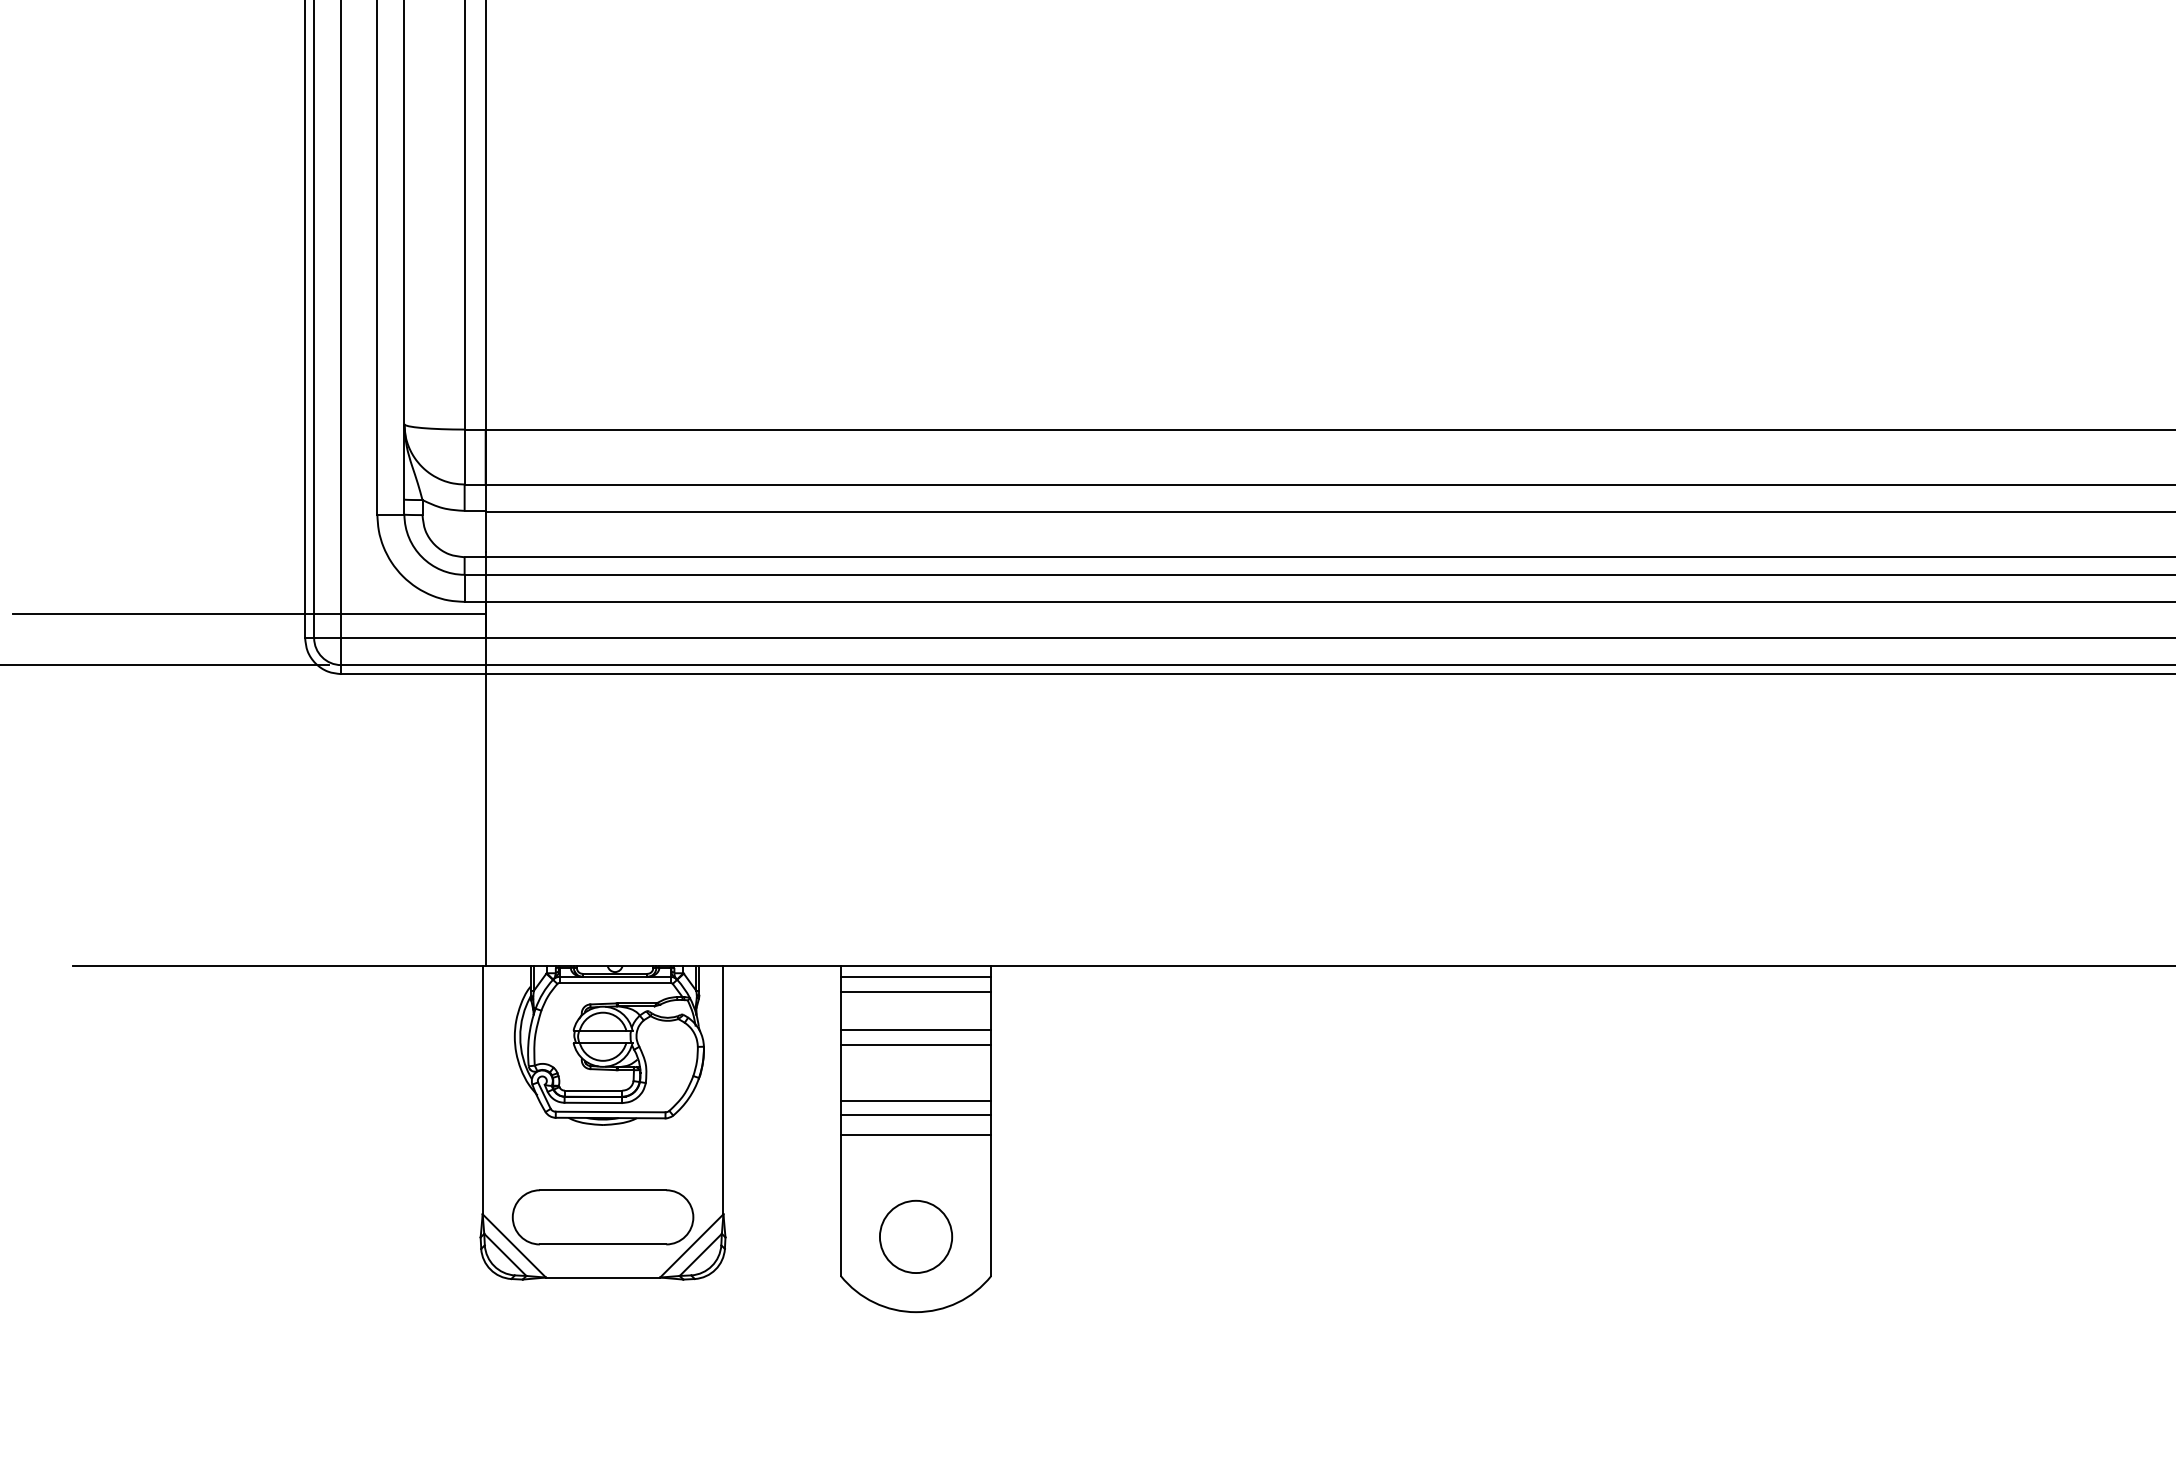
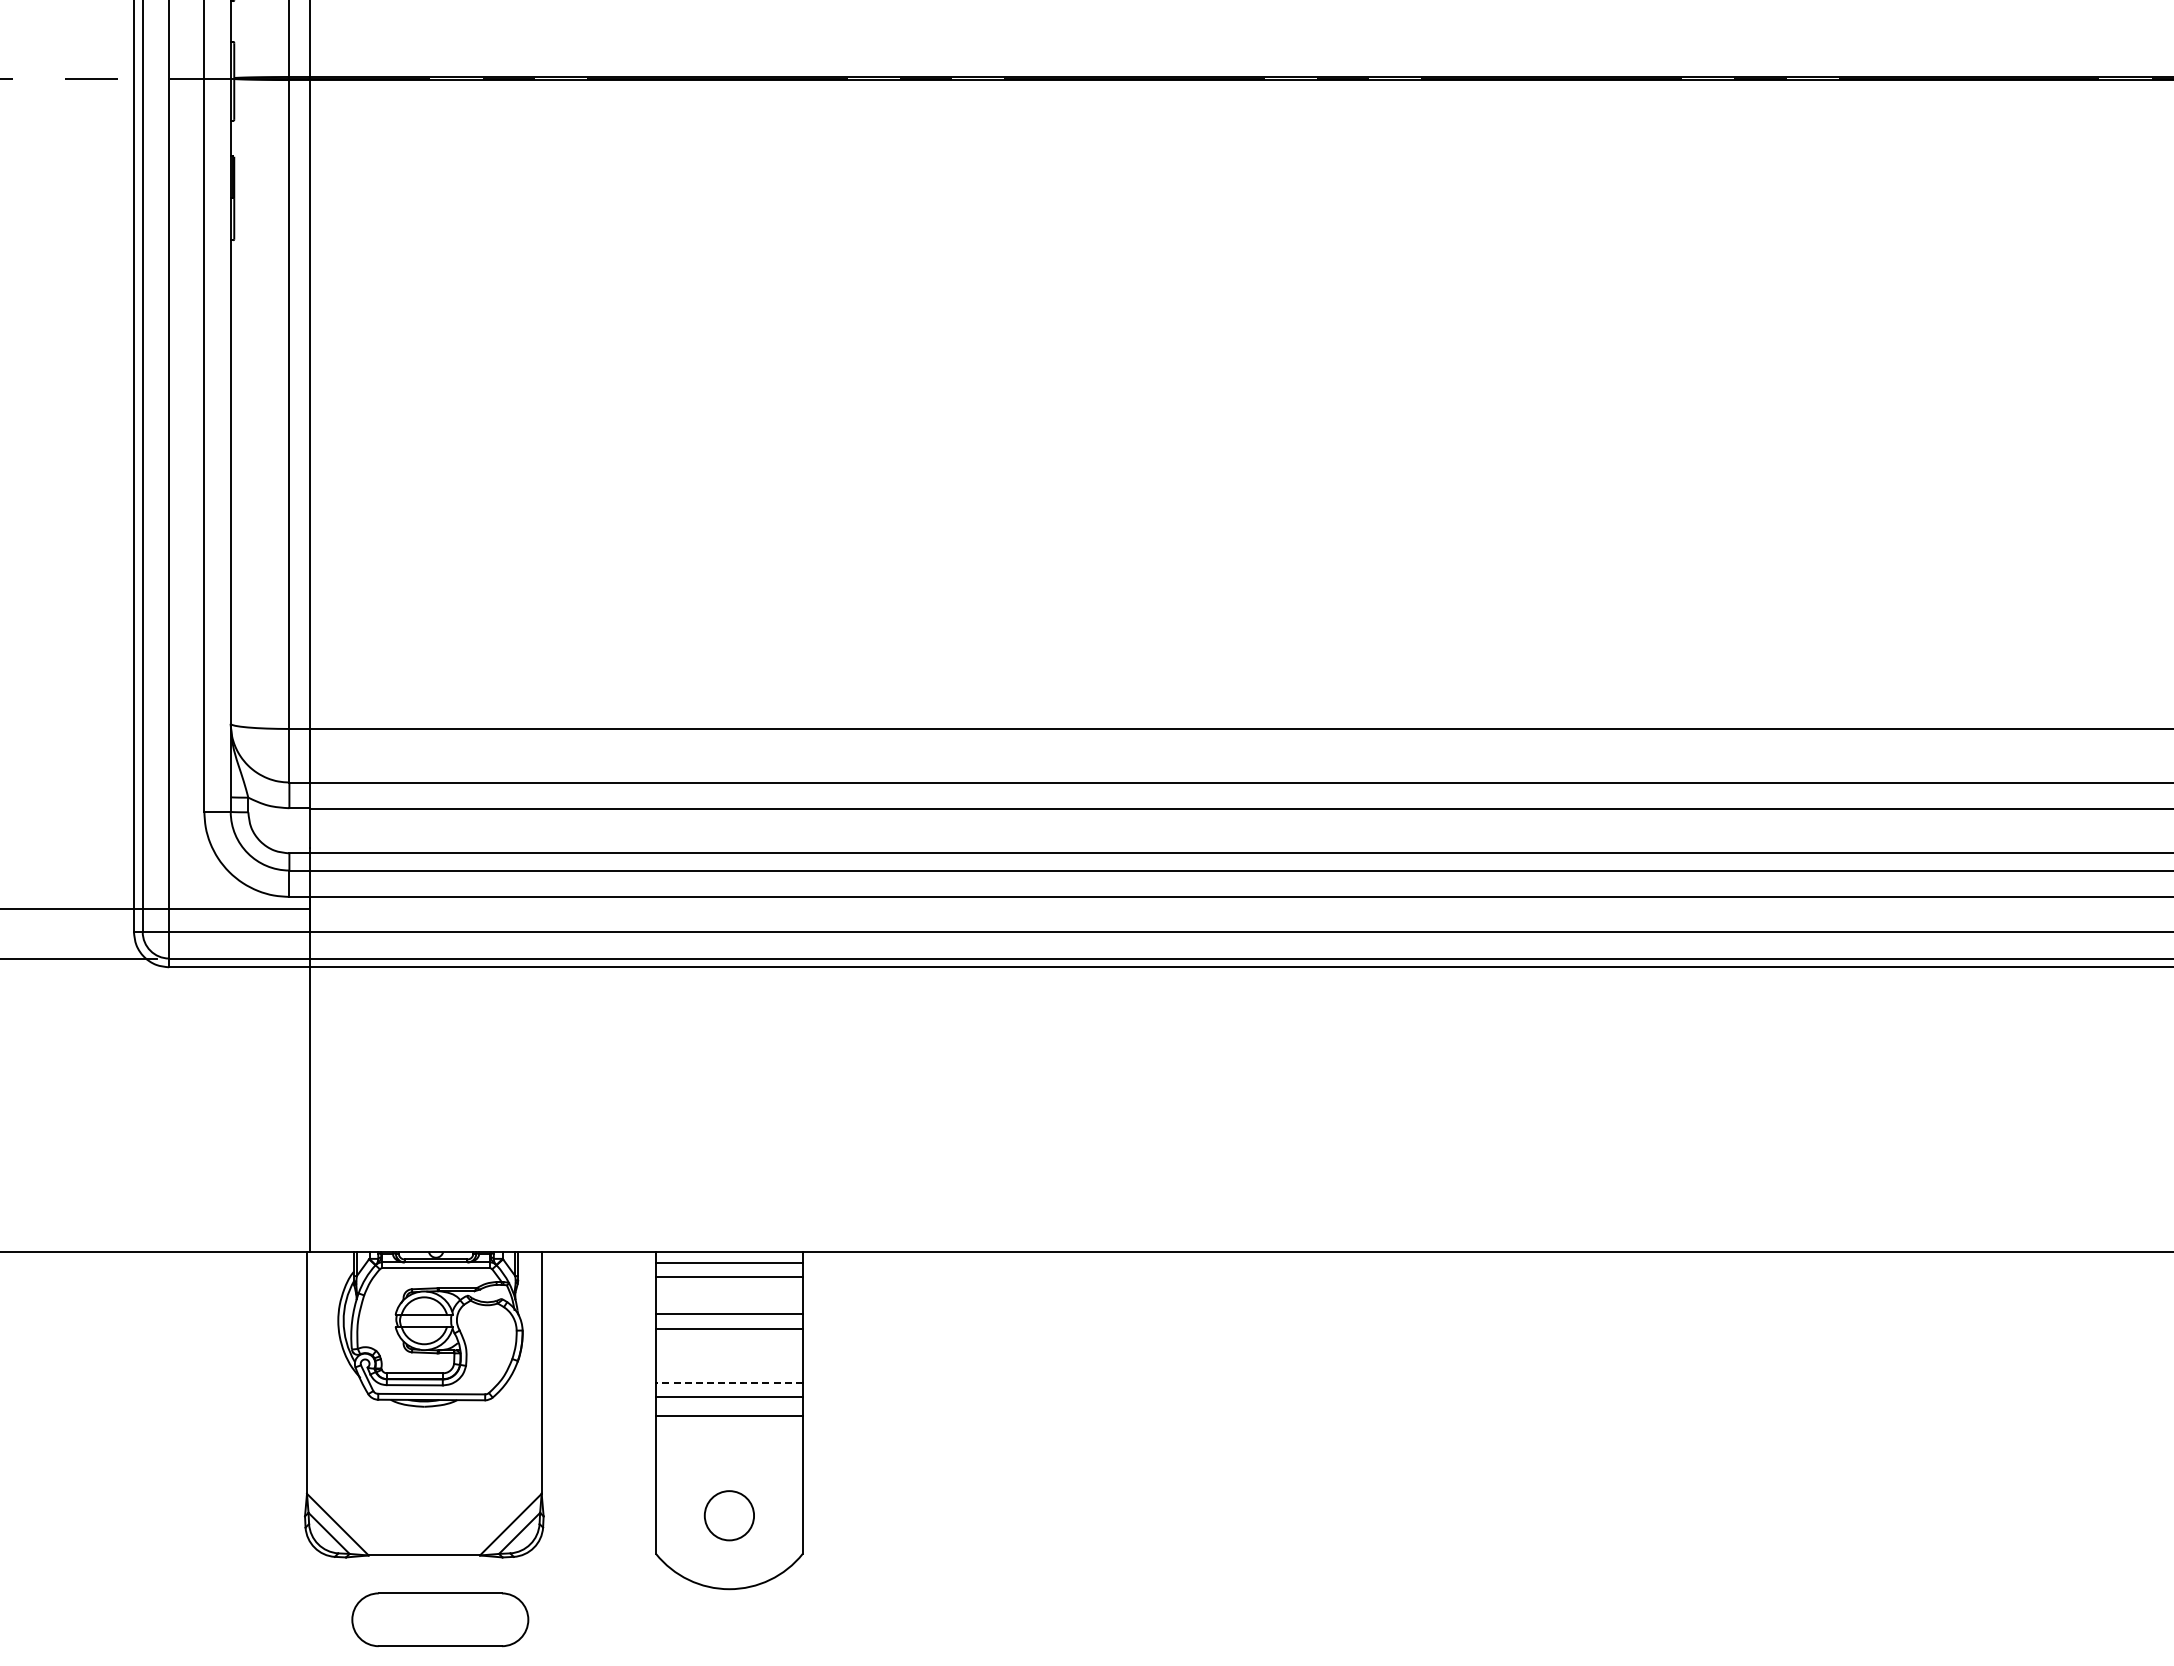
line: (915, 1100) -> (728, 1382), solid -> dashed
part: (603, 1217) -> (440, 1619), moved
circle: (916, 1236) -> (729, 1515), size x0.7

